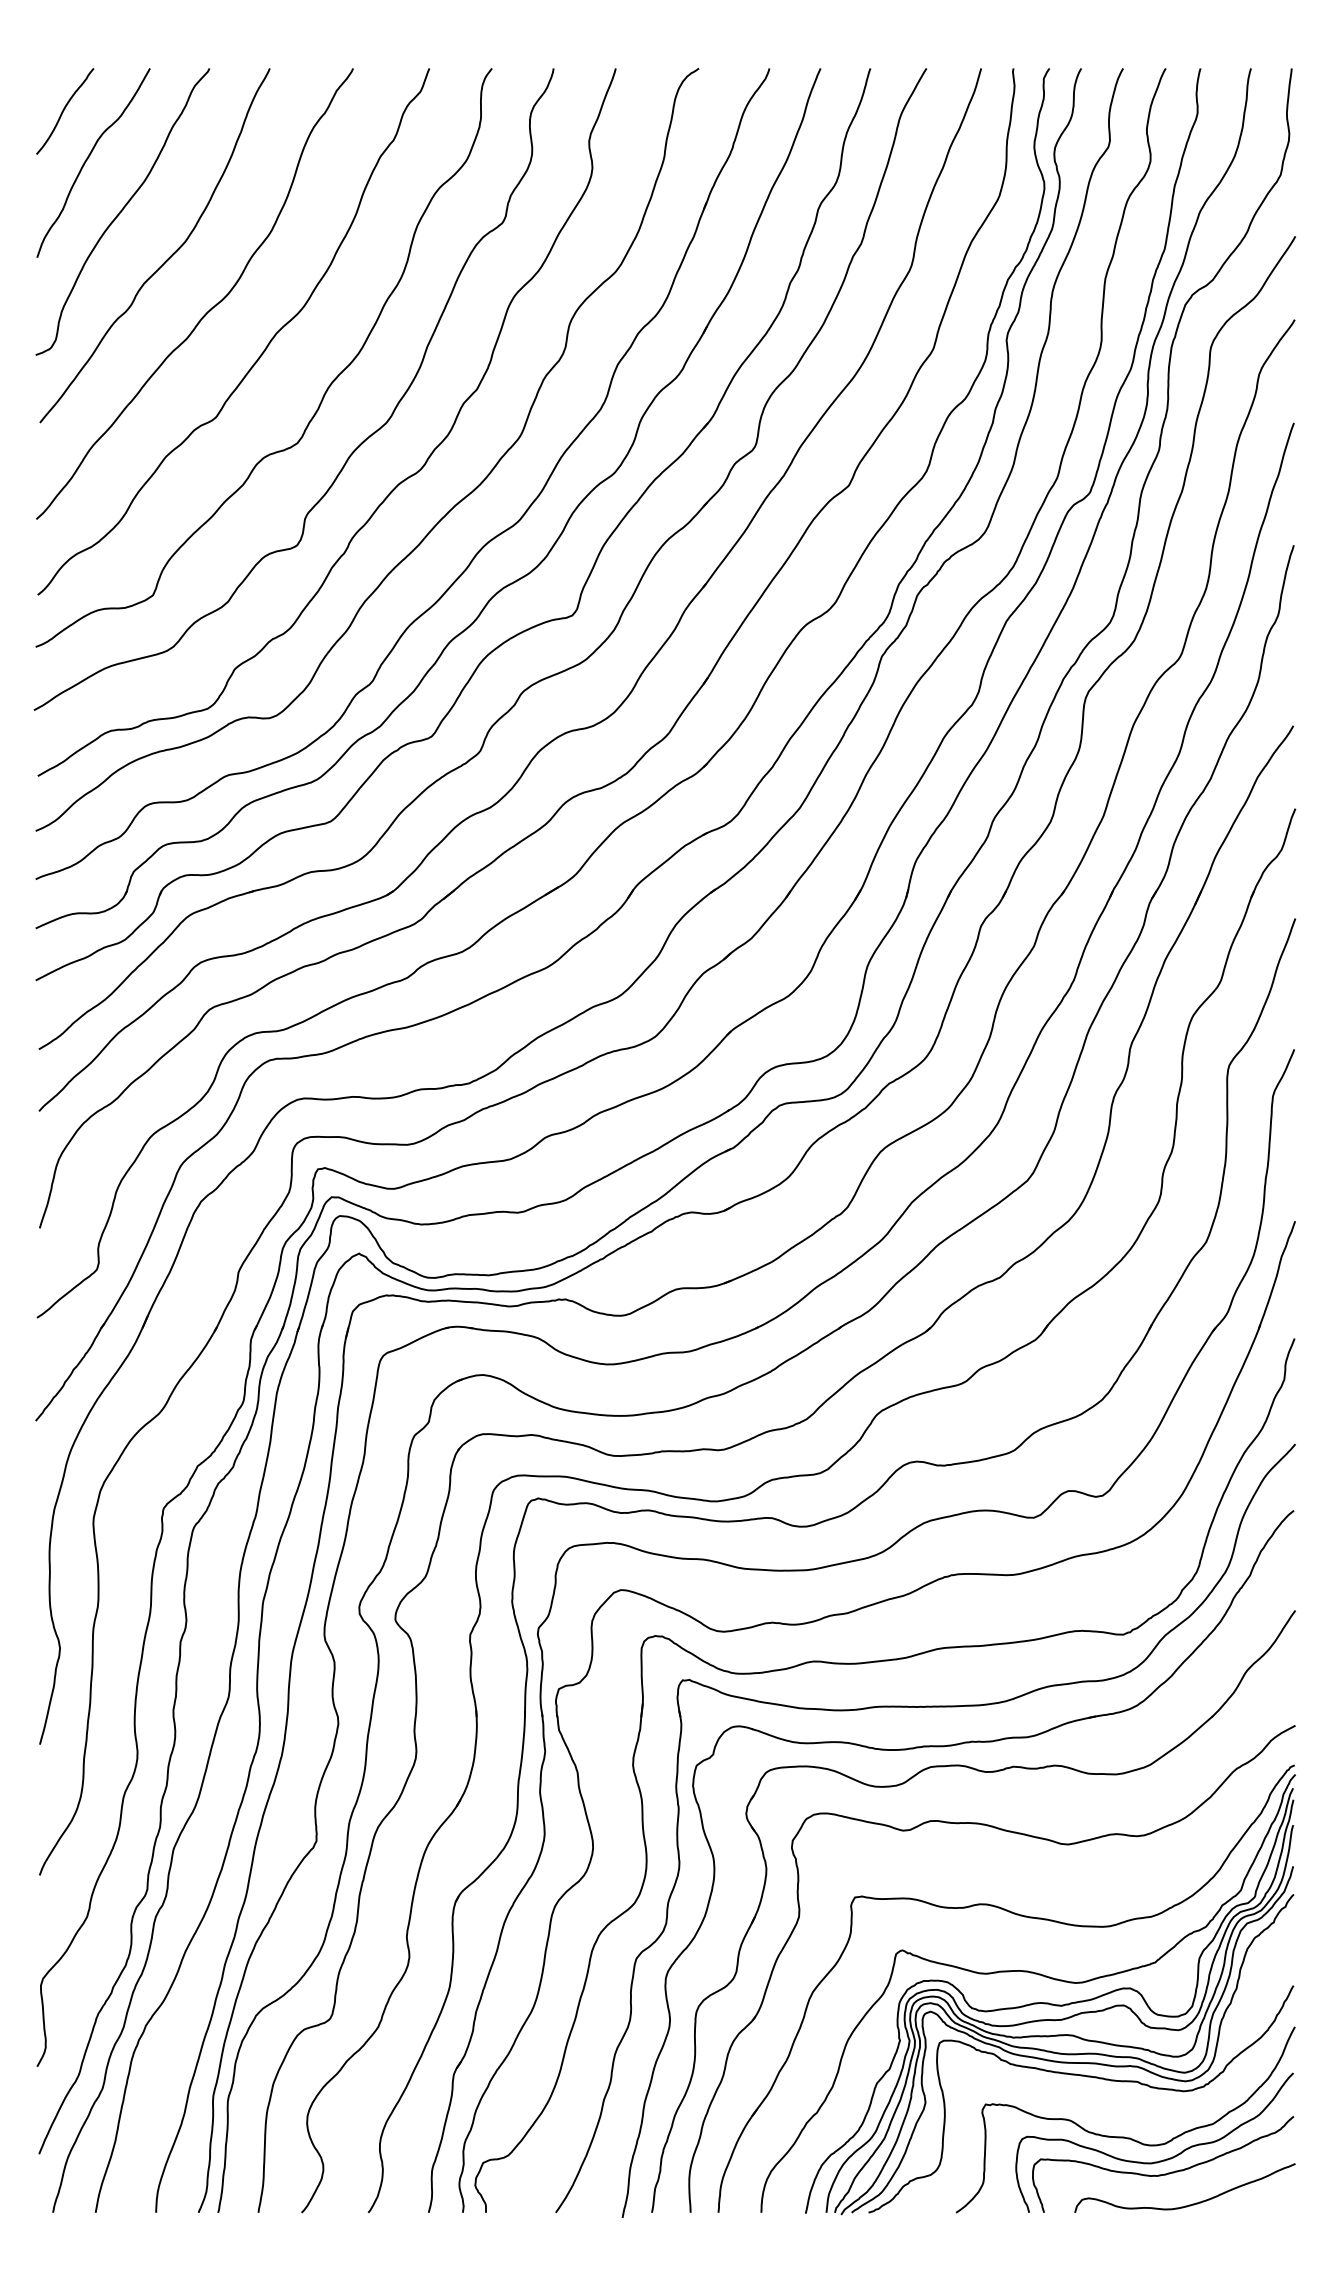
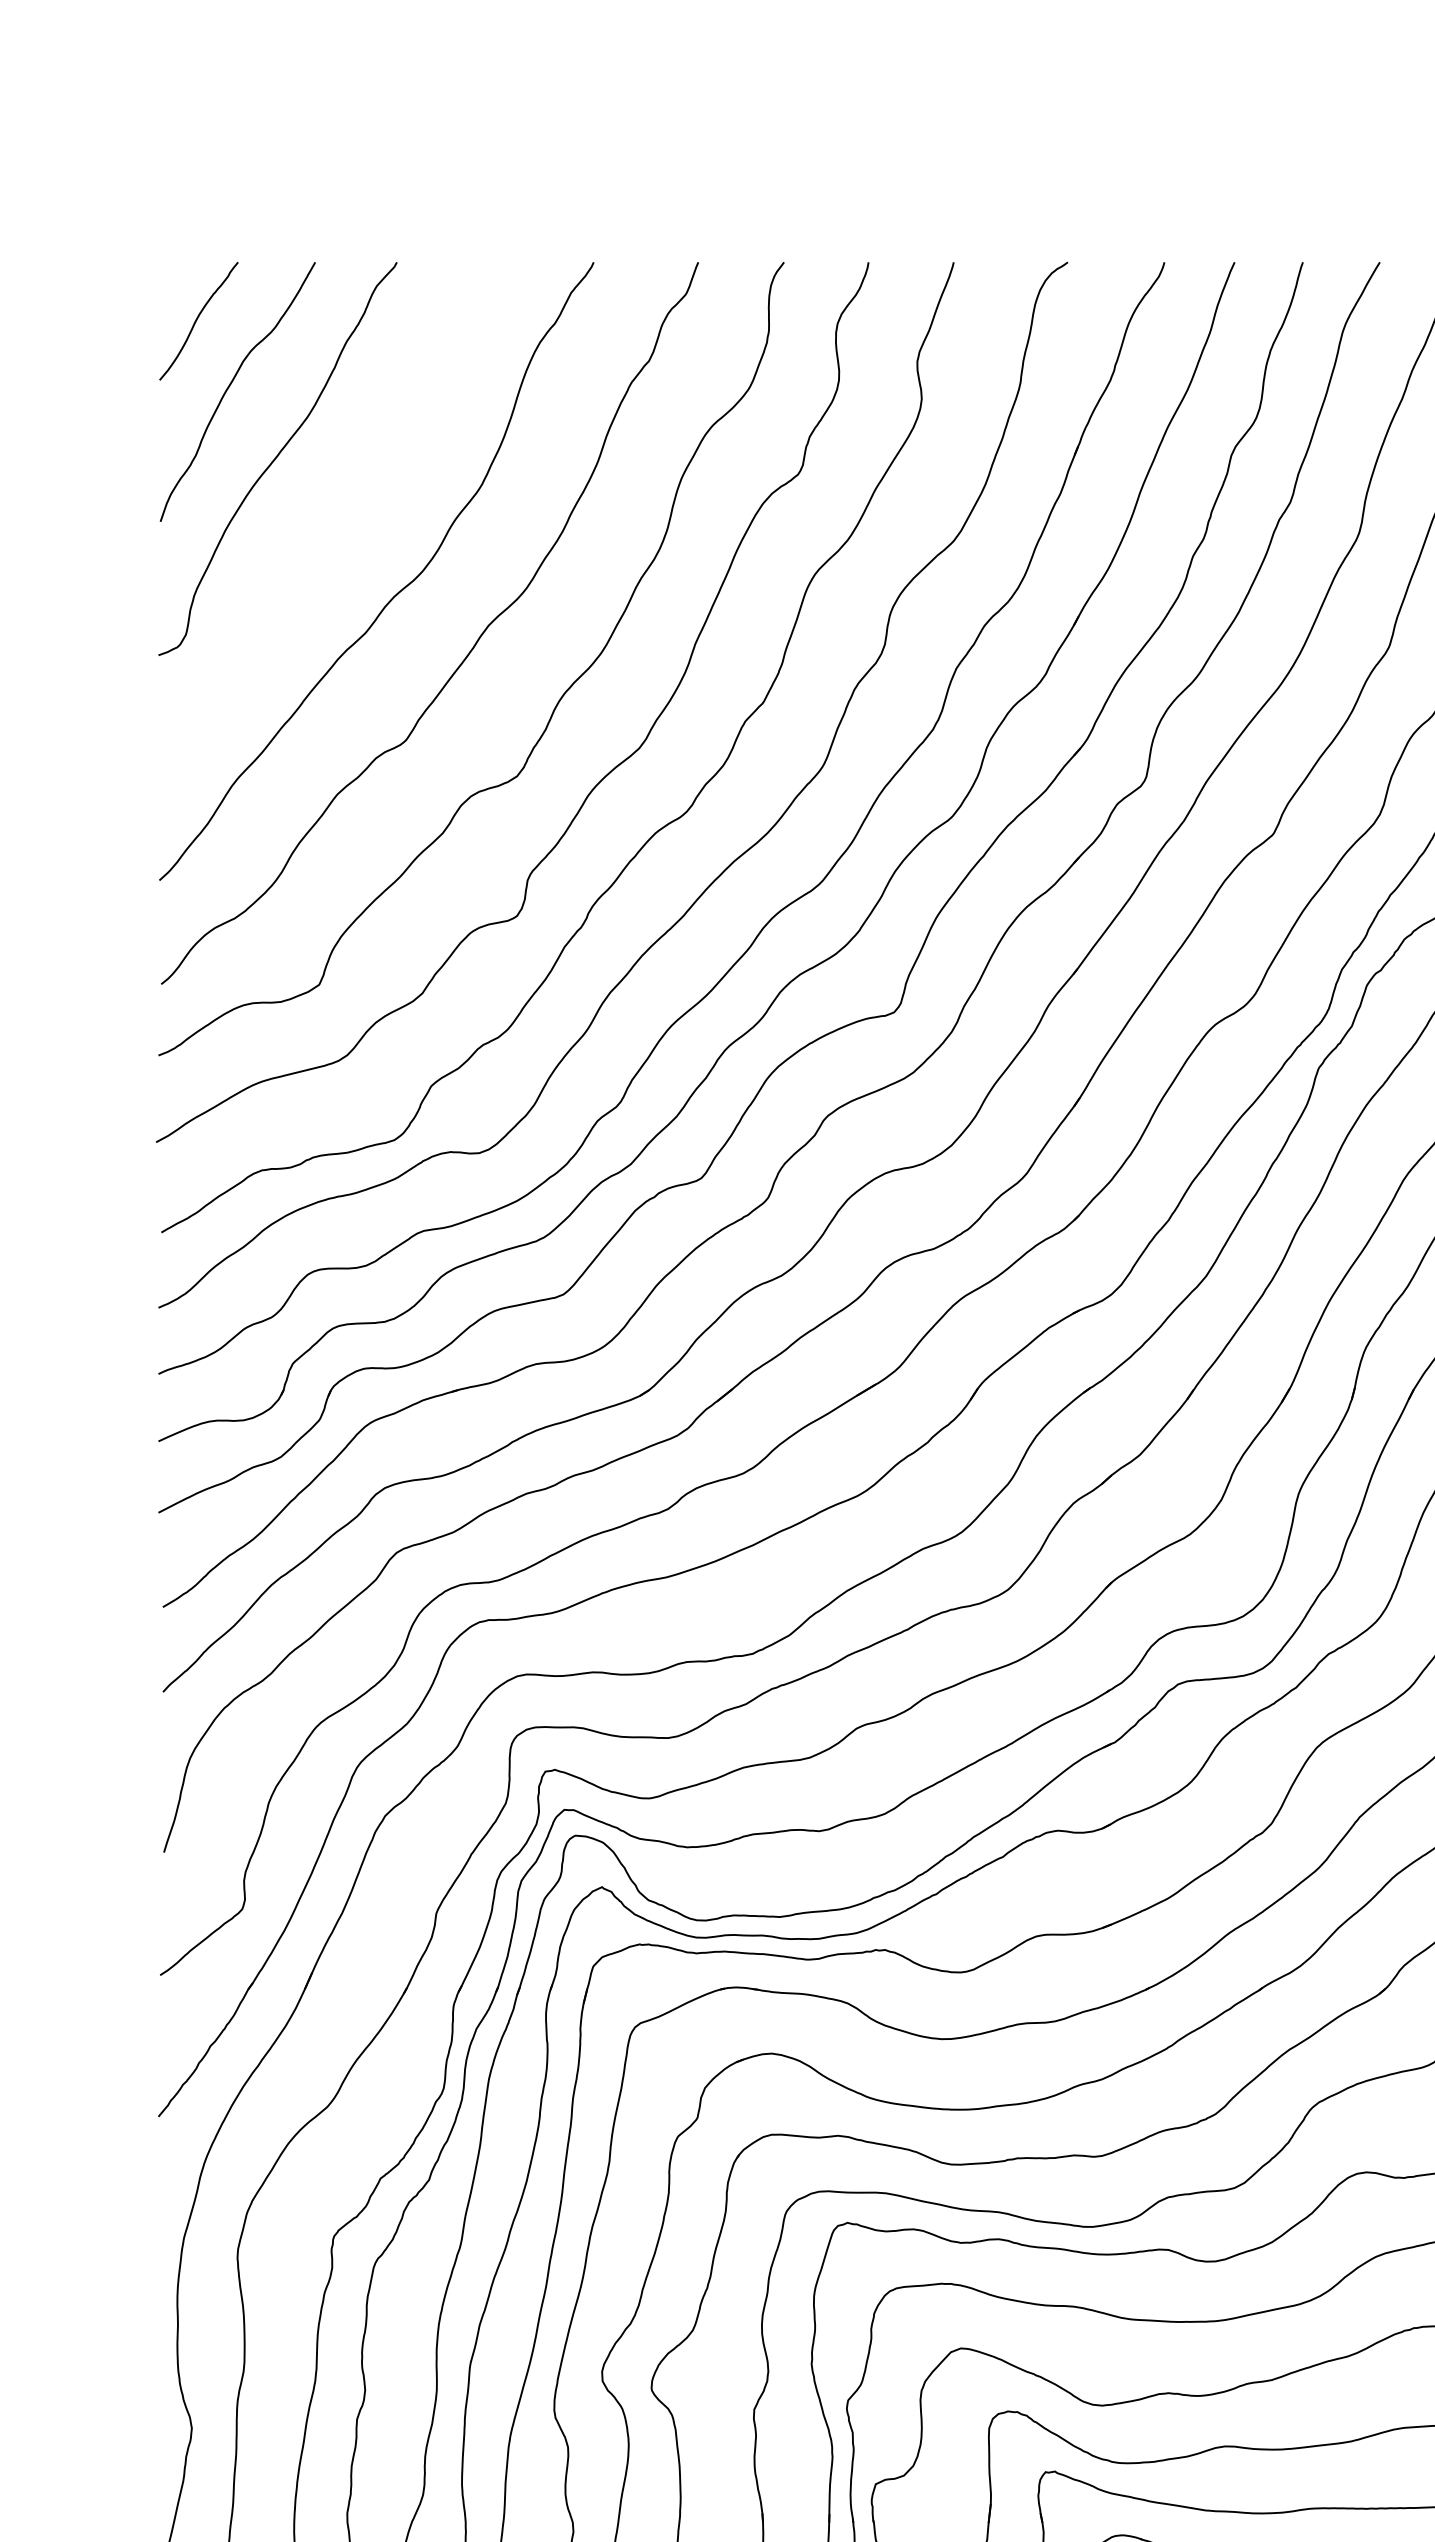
curve: (167, 258) -> (339, 522), removed

